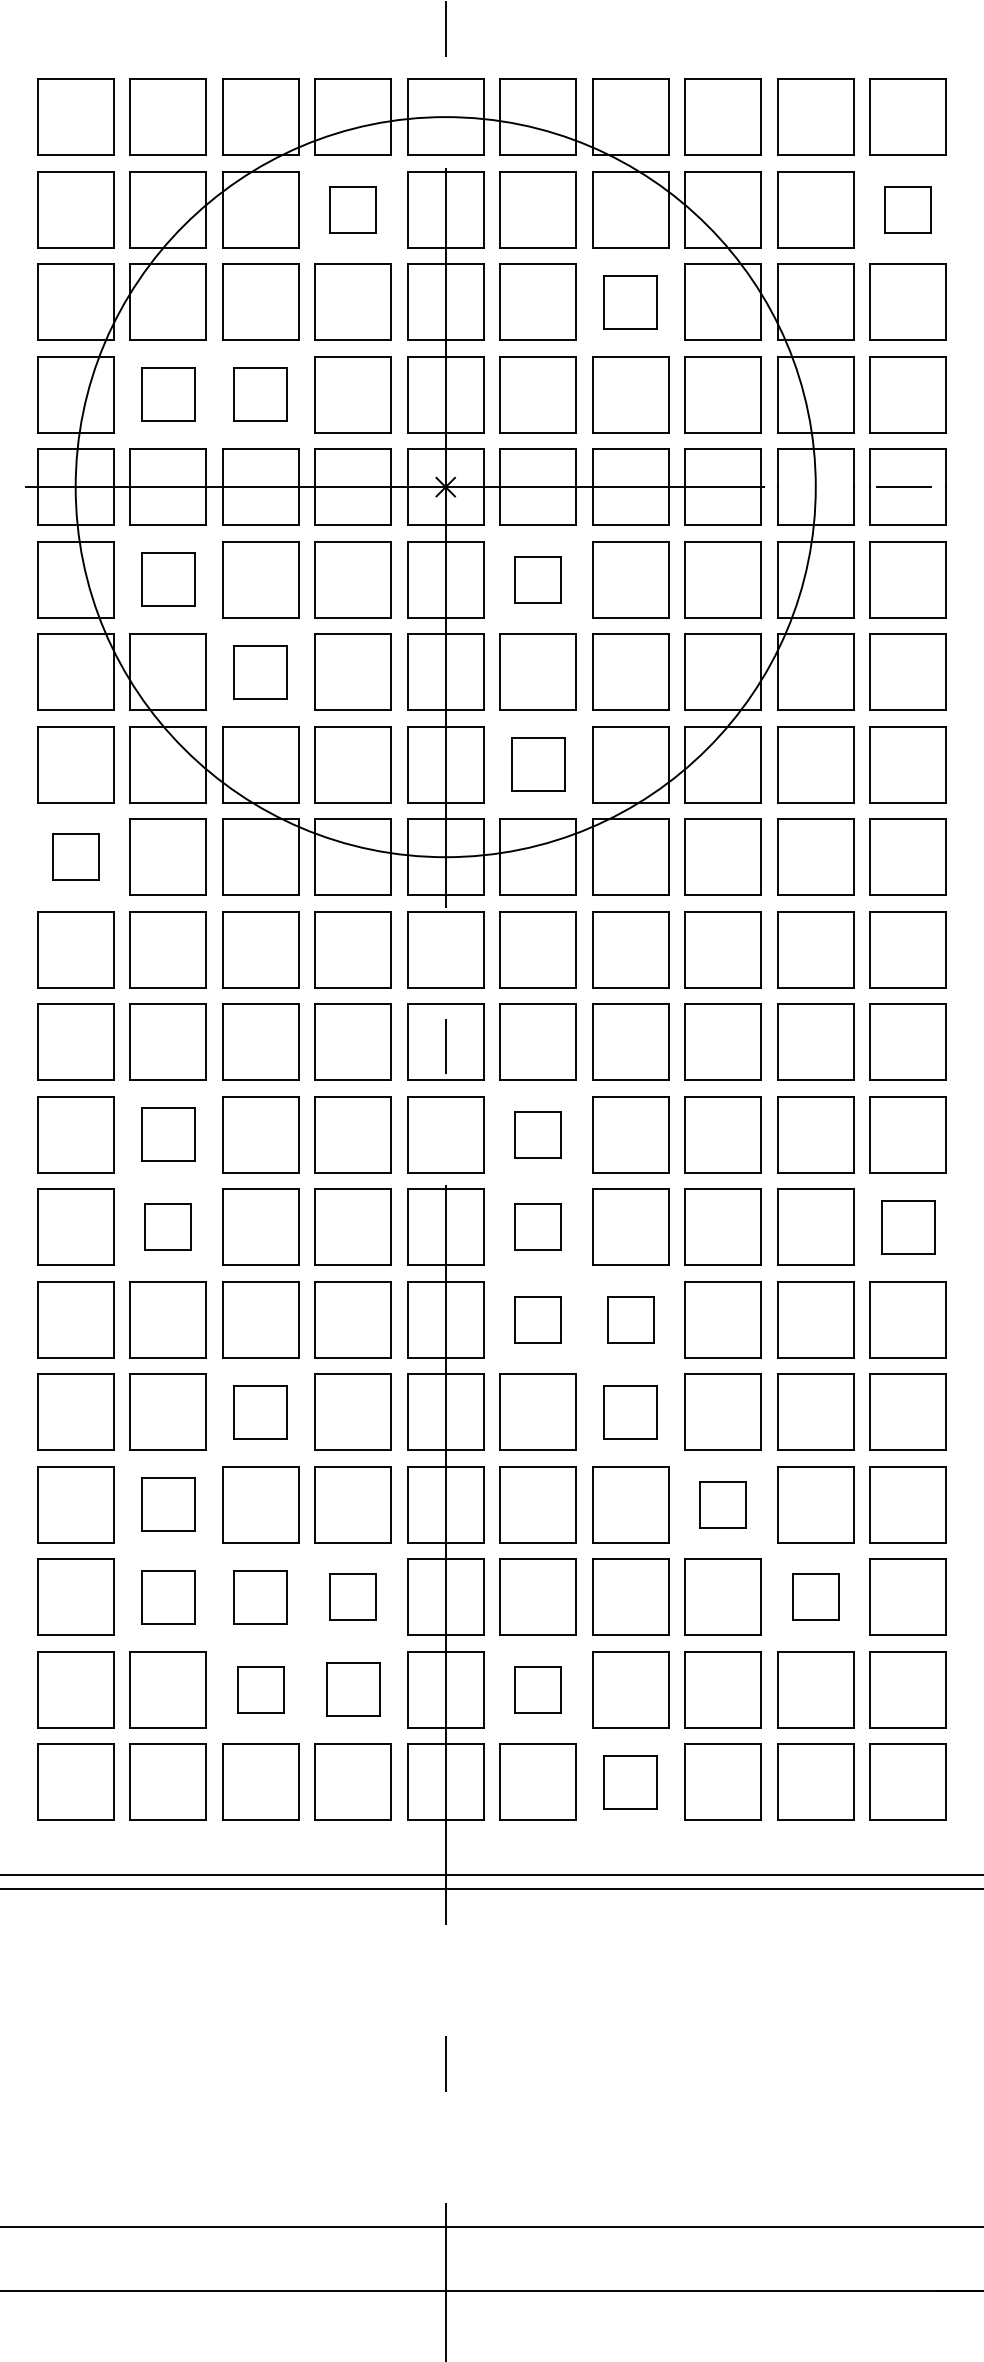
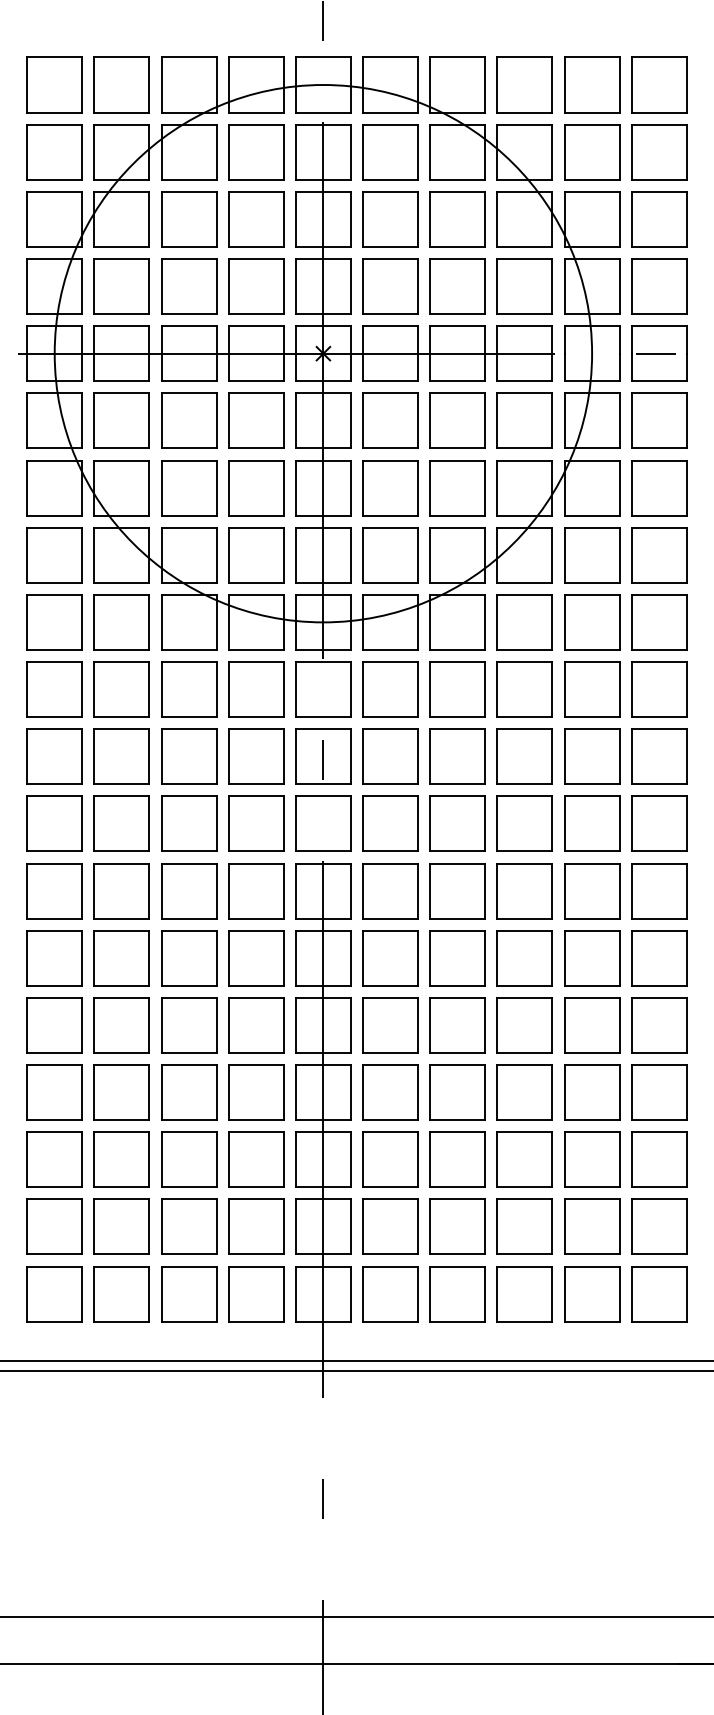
part: (352, 209) -> (255, 152), size x1.67
part: (907, 209) -> (658, 152), size x1.67
part: (630, 301) -> (457, 218), size x1.43
part: (167, 394) -> (121, 286), size x1.43
part: (260, 394) -> (188, 286), size x1.43
part: (167, 579) -> (121, 420), size x1.43
part: (537, 579) -> (390, 420), size x1.67
part: (260, 671) -> (188, 487), size x1.43
part: (537, 764) -> (390, 555), size x1.43
part: (75, 856) -> (54, 621), size x1.67
part: (167, 1134) -> (121, 823), size x1.43
part: (537, 1134) -> (390, 823), size x1.67
part: (167, 1226) -> (121, 890), size x1.67
part: (537, 1226) -> (390, 890), size x1.67
part: (907, 1226) -> (658, 890), size x1.43
part: (537, 1319) -> (390, 958), size x1.67
part: (630, 1319) -> (457, 958), size x1.67
part: (260, 1411) -> (188, 1024), size x1.43
part: (630, 1411) -> (457, 1024), size x1.43
part: (167, 1504) -> (121, 1092), size x1.43
part: (722, 1504) -> (524, 1092), size x1.67
part: (167, 1596) -> (121, 1159), size x1.43
part: (260, 1596) -> (188, 1159), size x1.43
part: (352, 1596) -> (255, 1159), size x1.67
part: (815, 1596) -> (591, 1159), size x1.67
part: (260, 1689) -> (188, 1226), size x1.67
part: (352, 1689) -> (255, 1226), size x1.43
part: (537, 1689) -> (390, 1226), size x1.67
part: (630, 1781) -> (457, 1293), size x1.43

